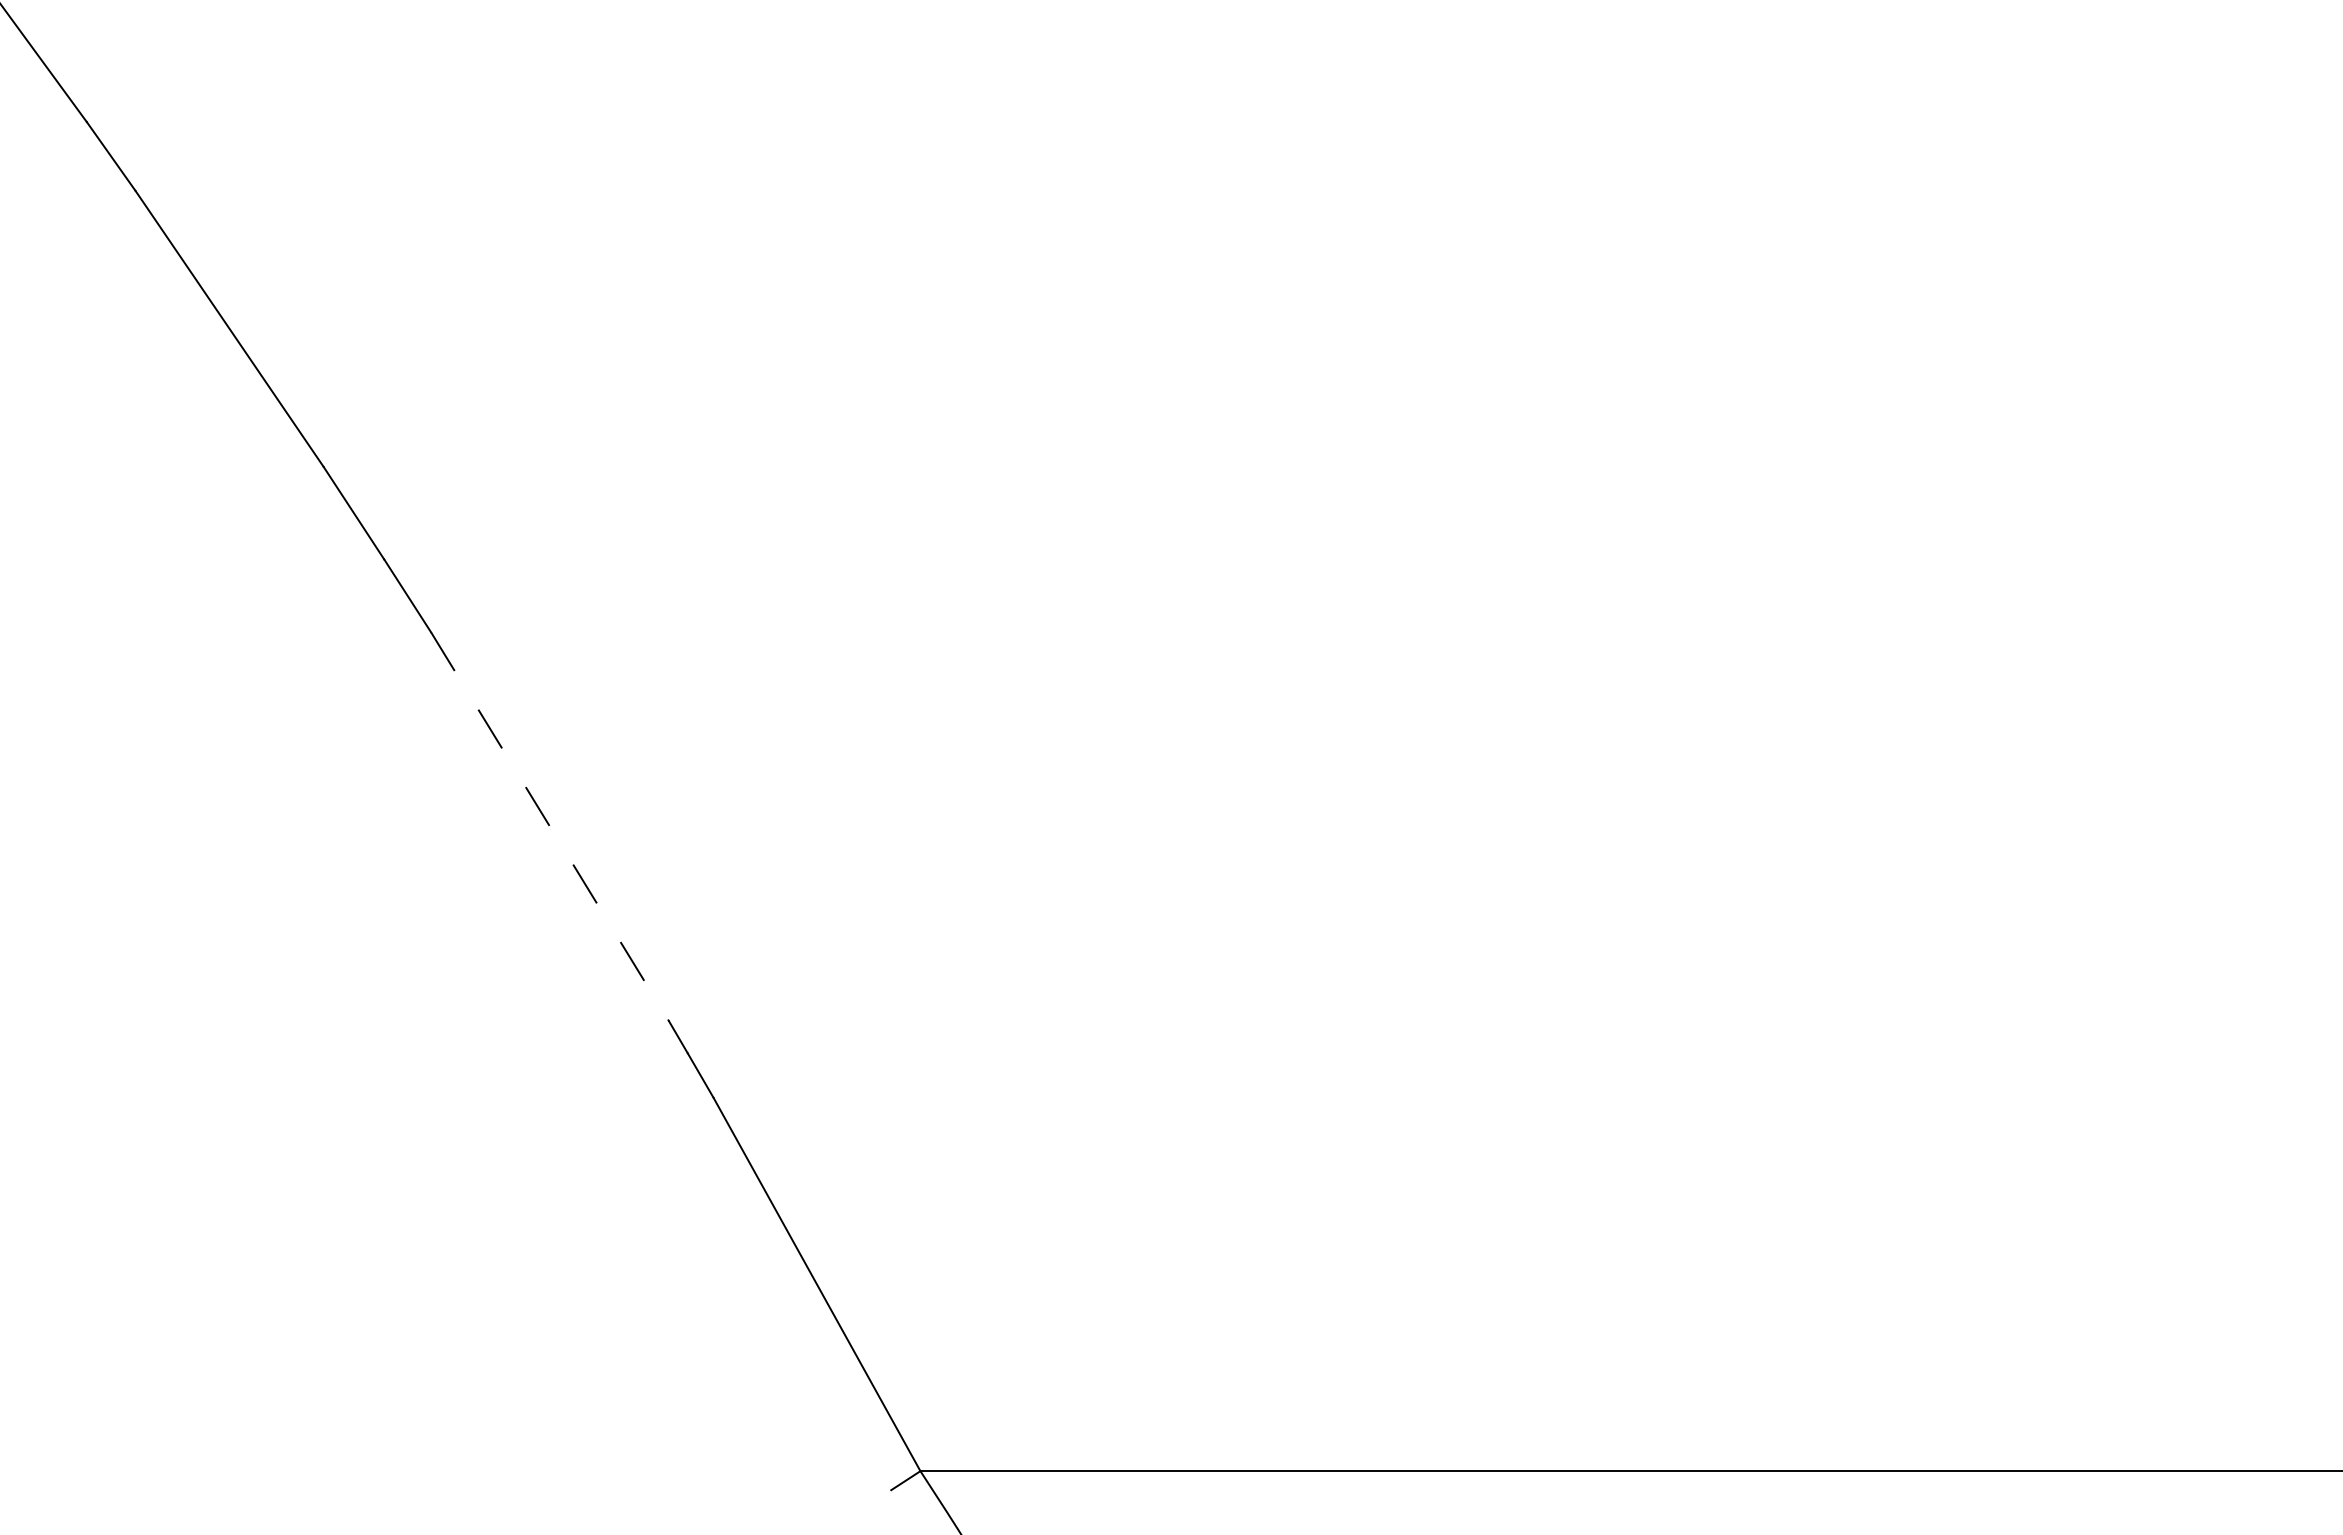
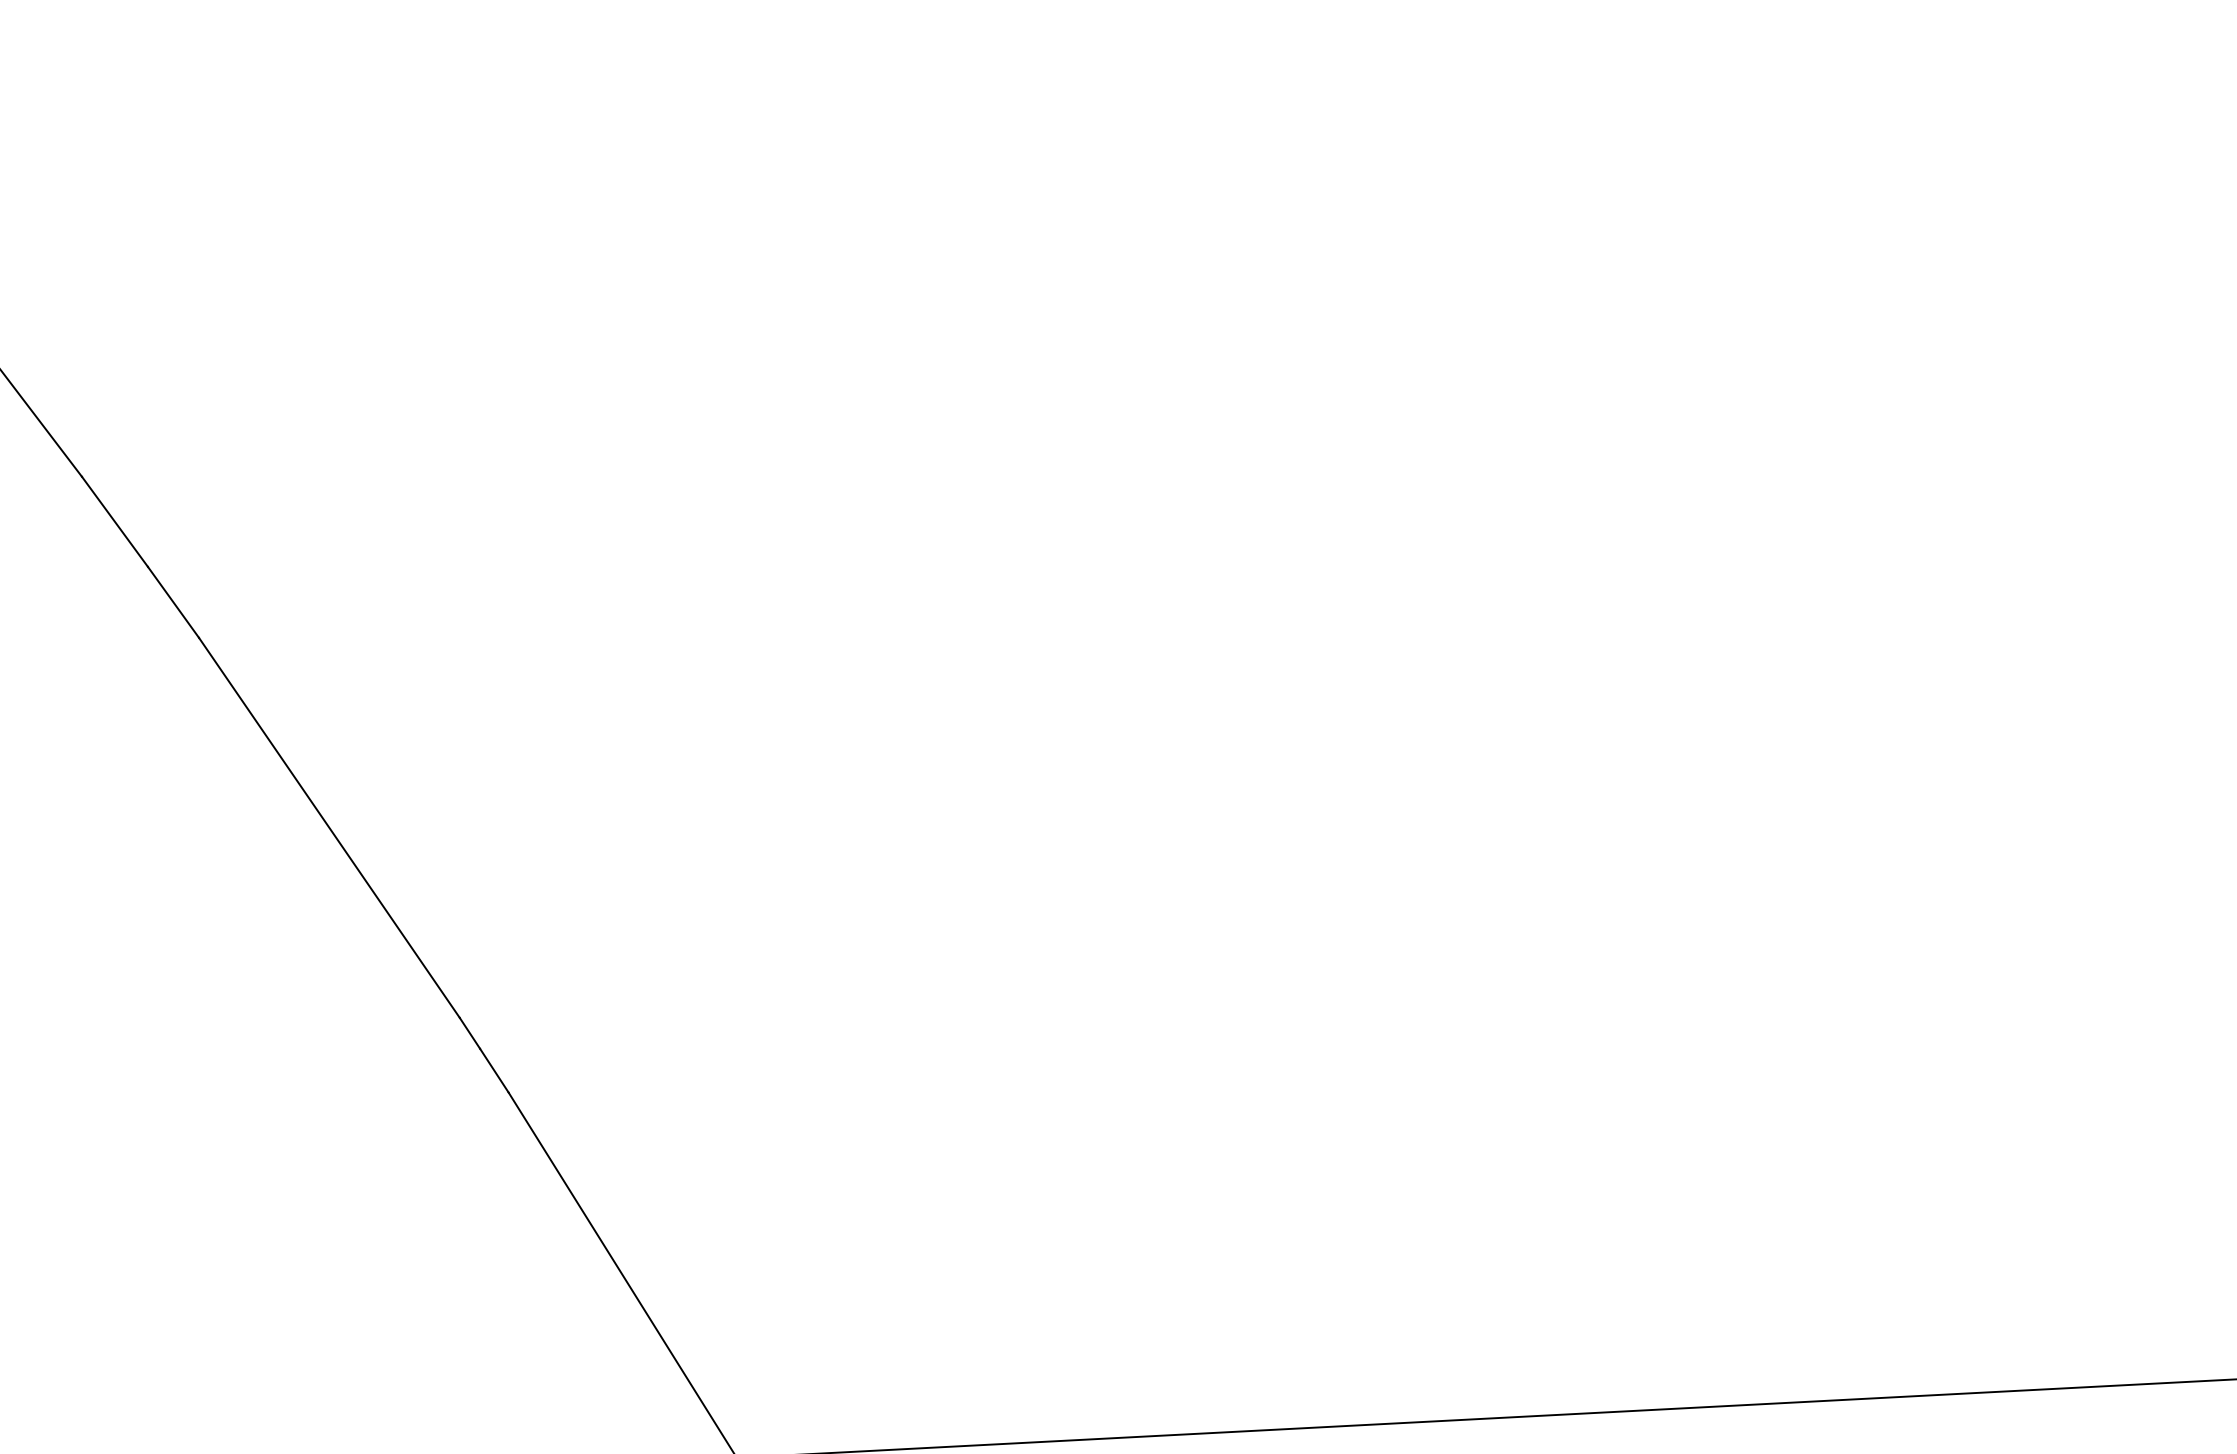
line: (550, 827) -> (329, 828), dashed -> solid

